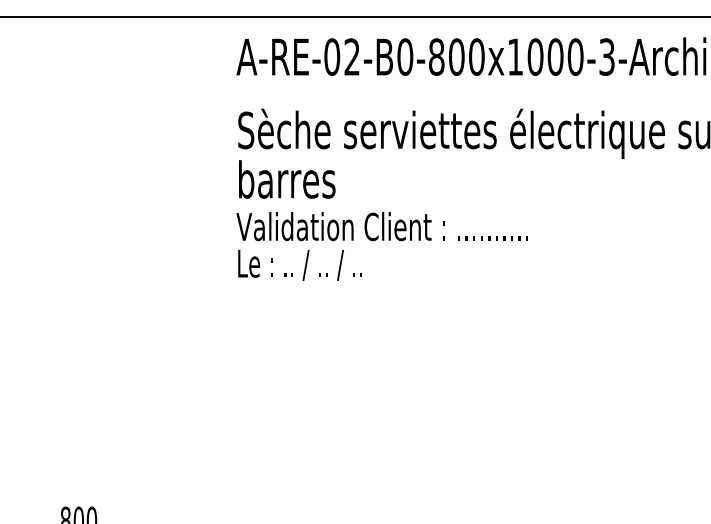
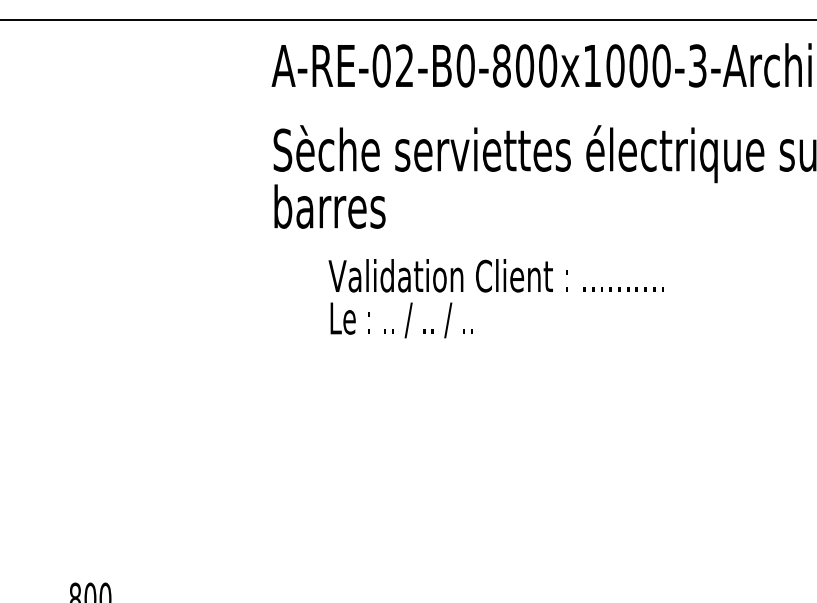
text: (381, 246) -> (495, 298), moved

